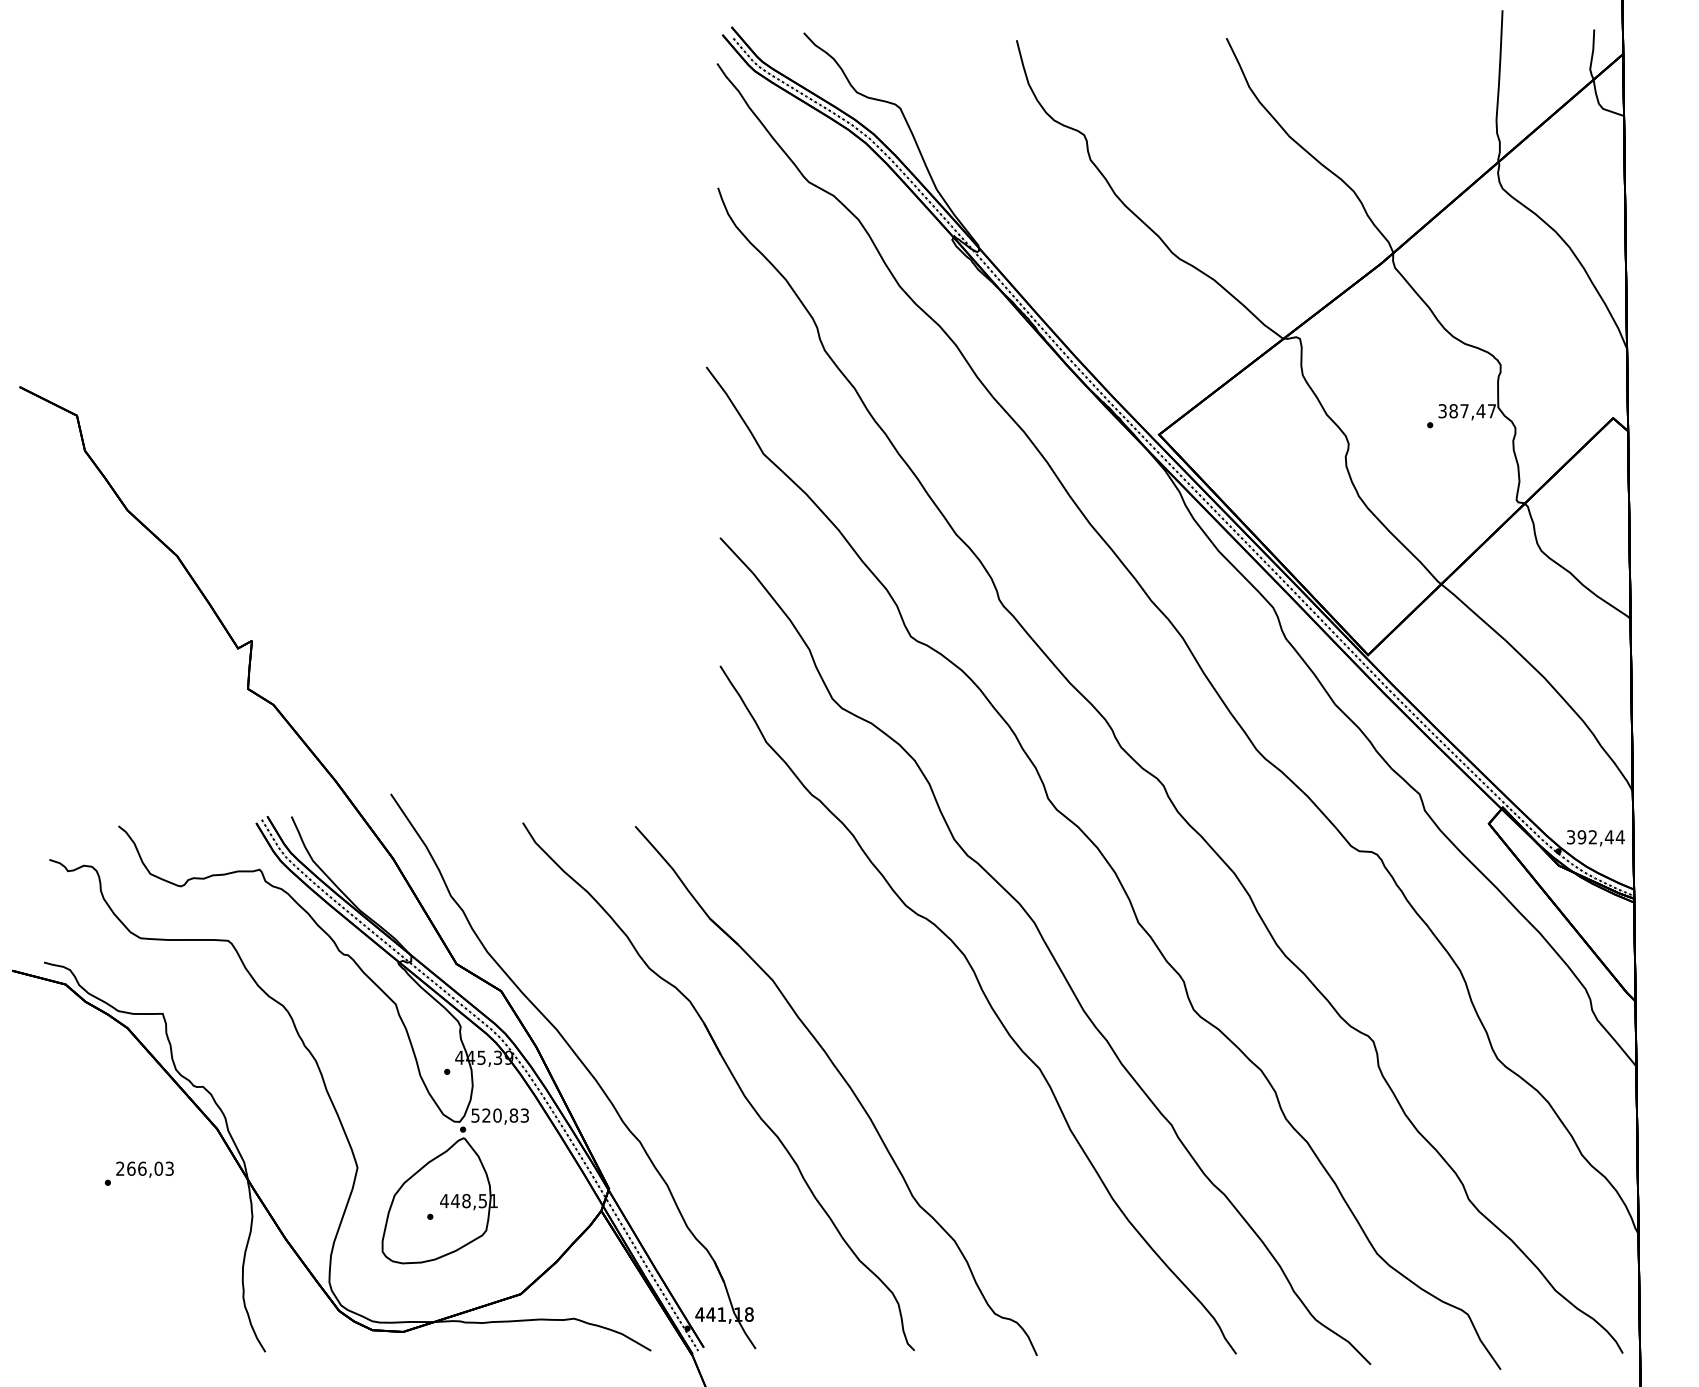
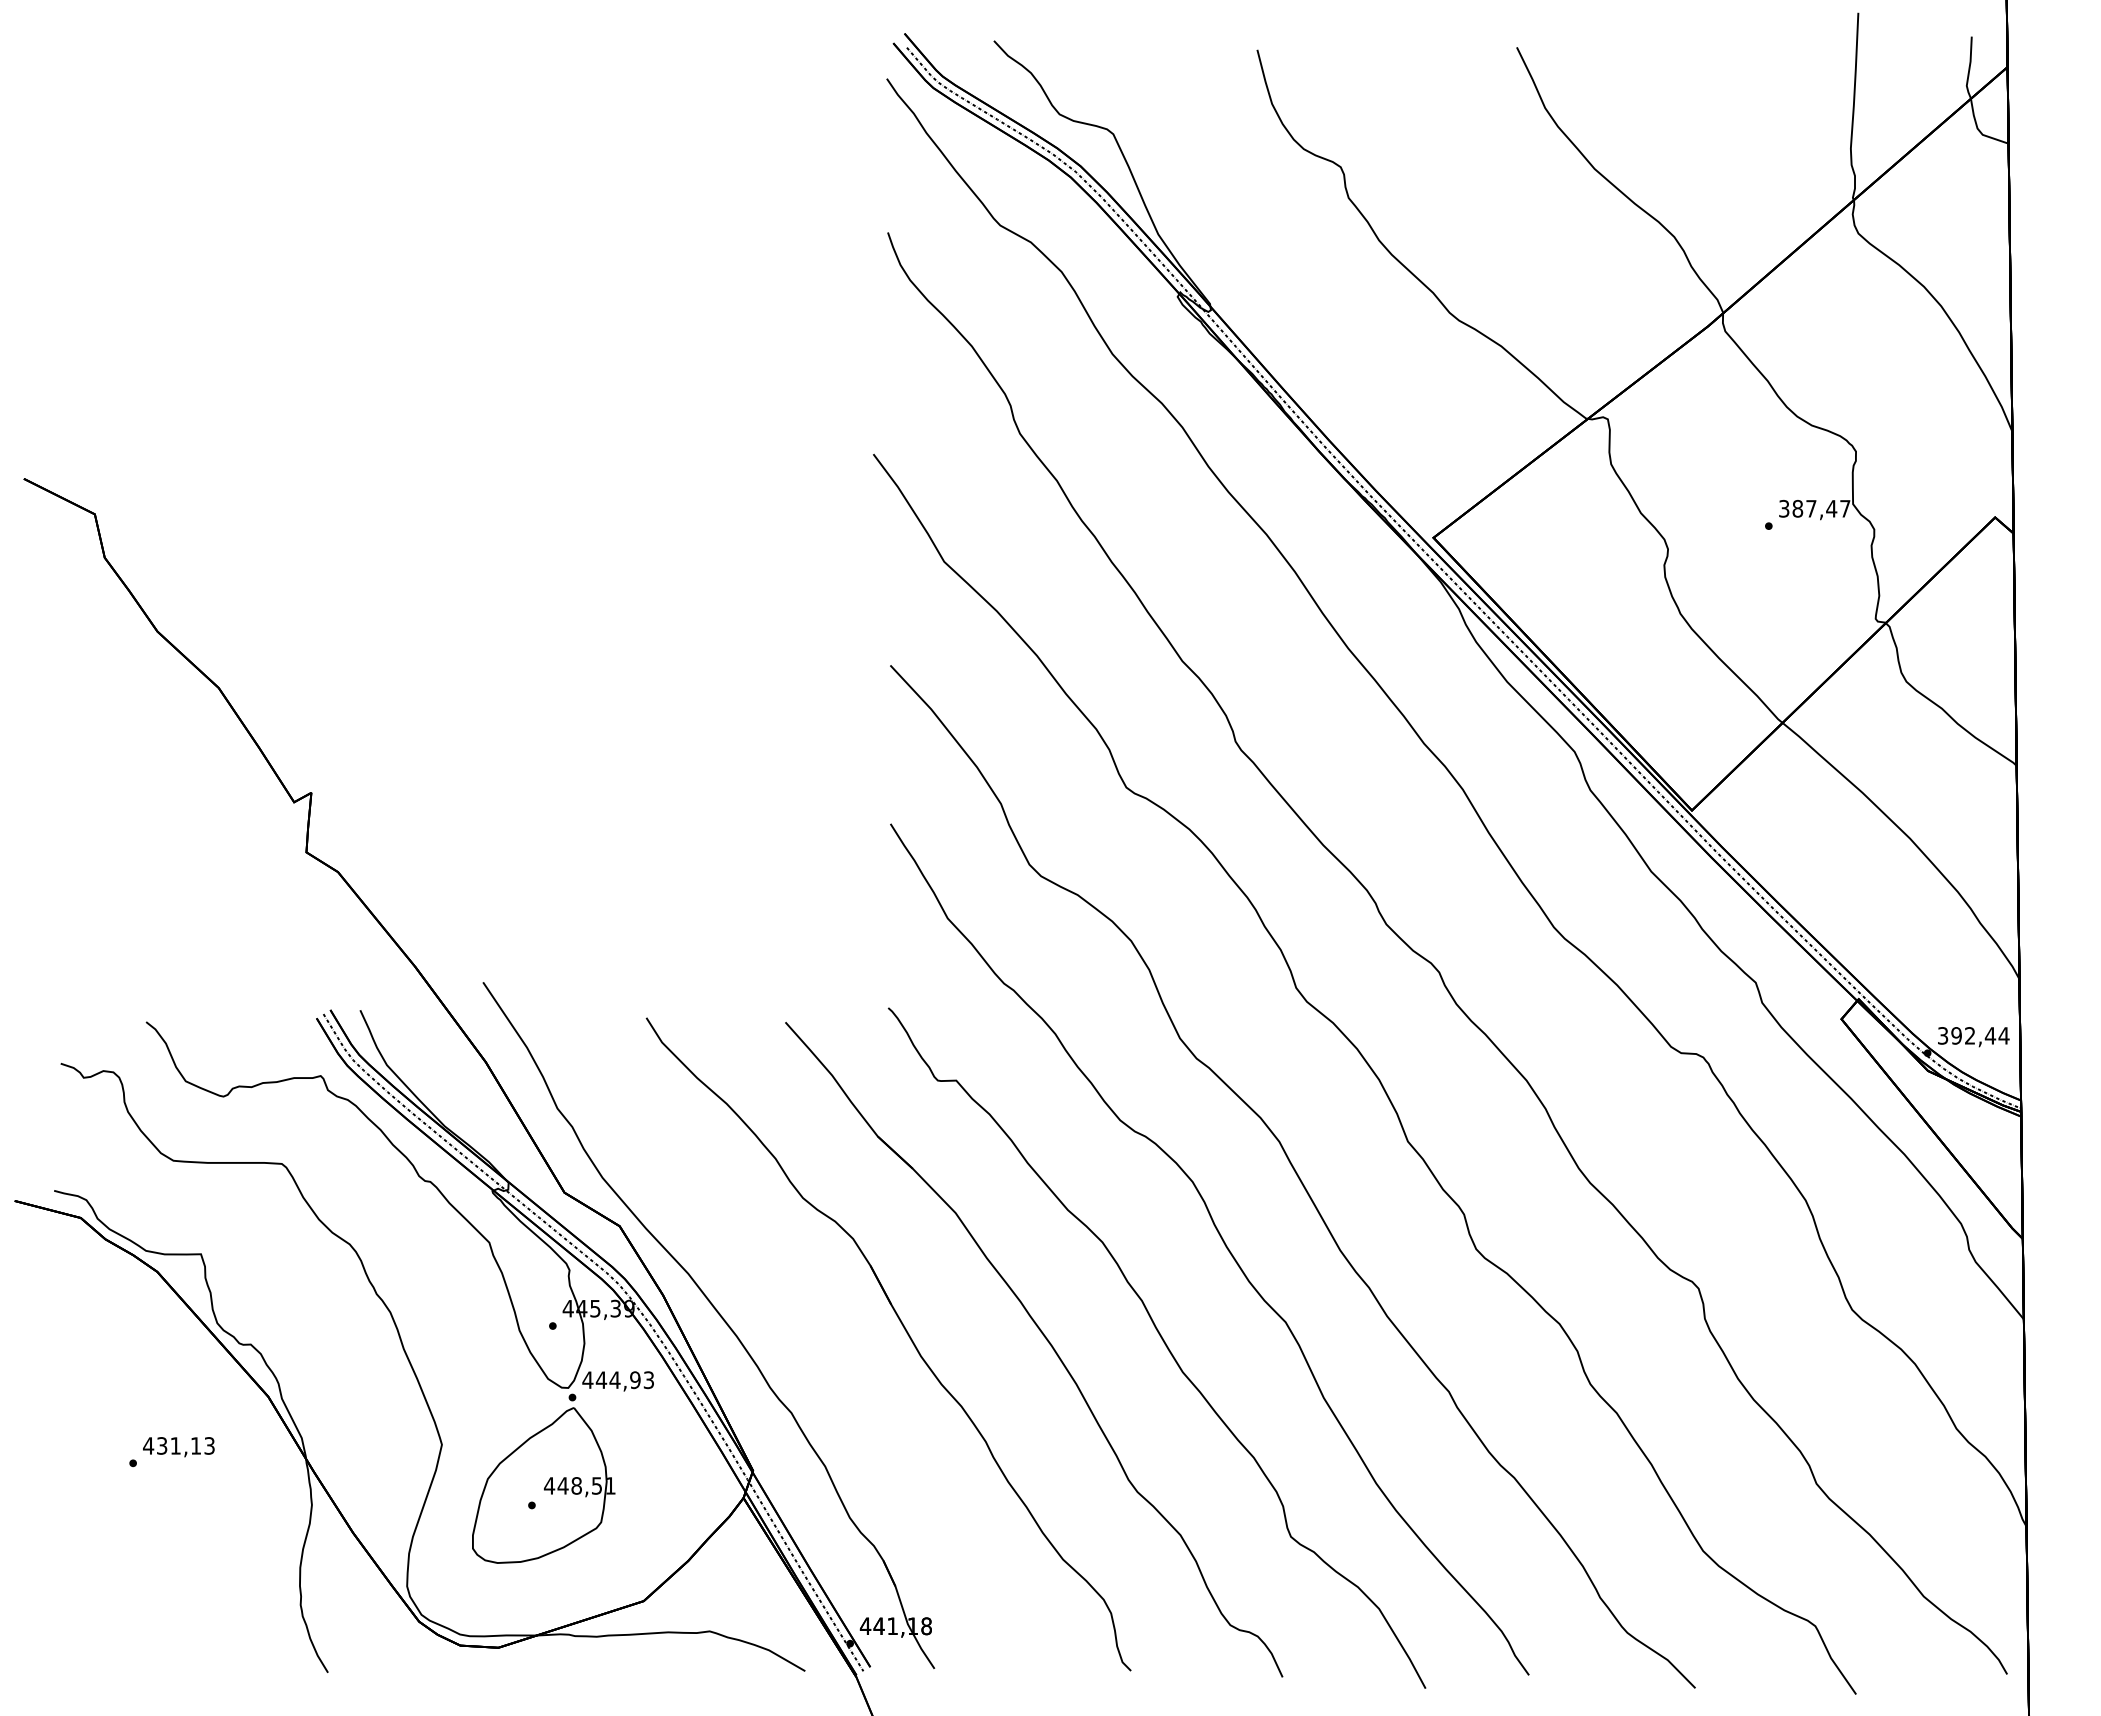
curve: (941, 1086) -> (1164, 1344), added
text: (494, 1115) -> (611, 1380), 520,83 -> 444,93
text: (139, 1168) -> (172, 1445), 266,03 -> 431,13

